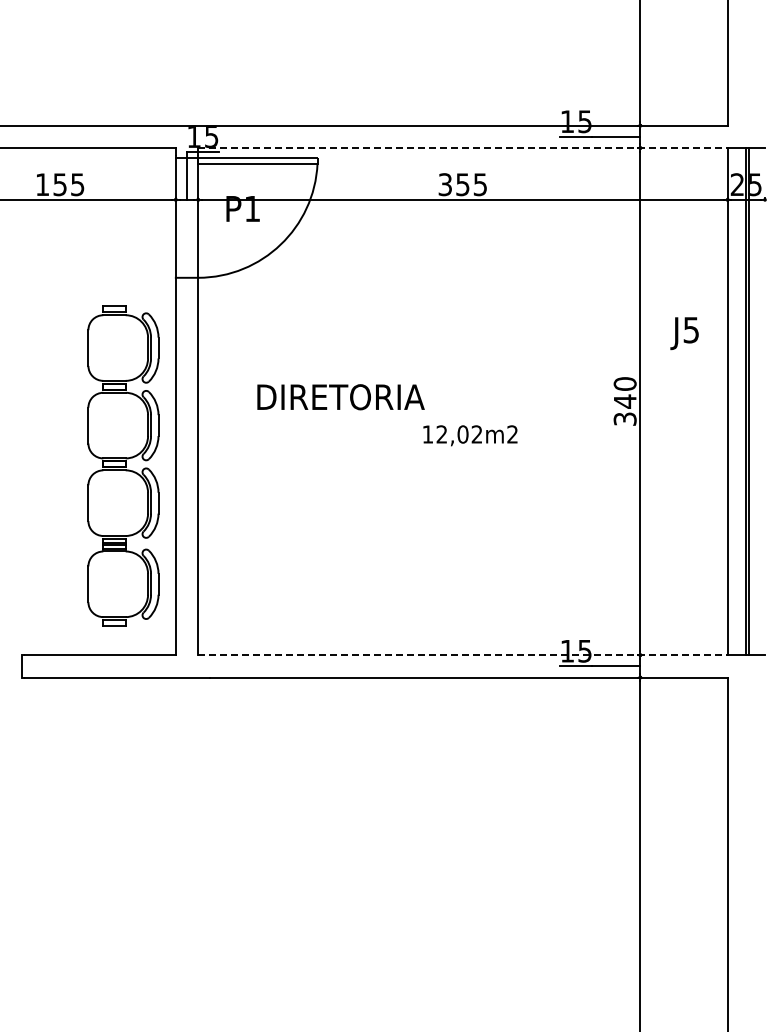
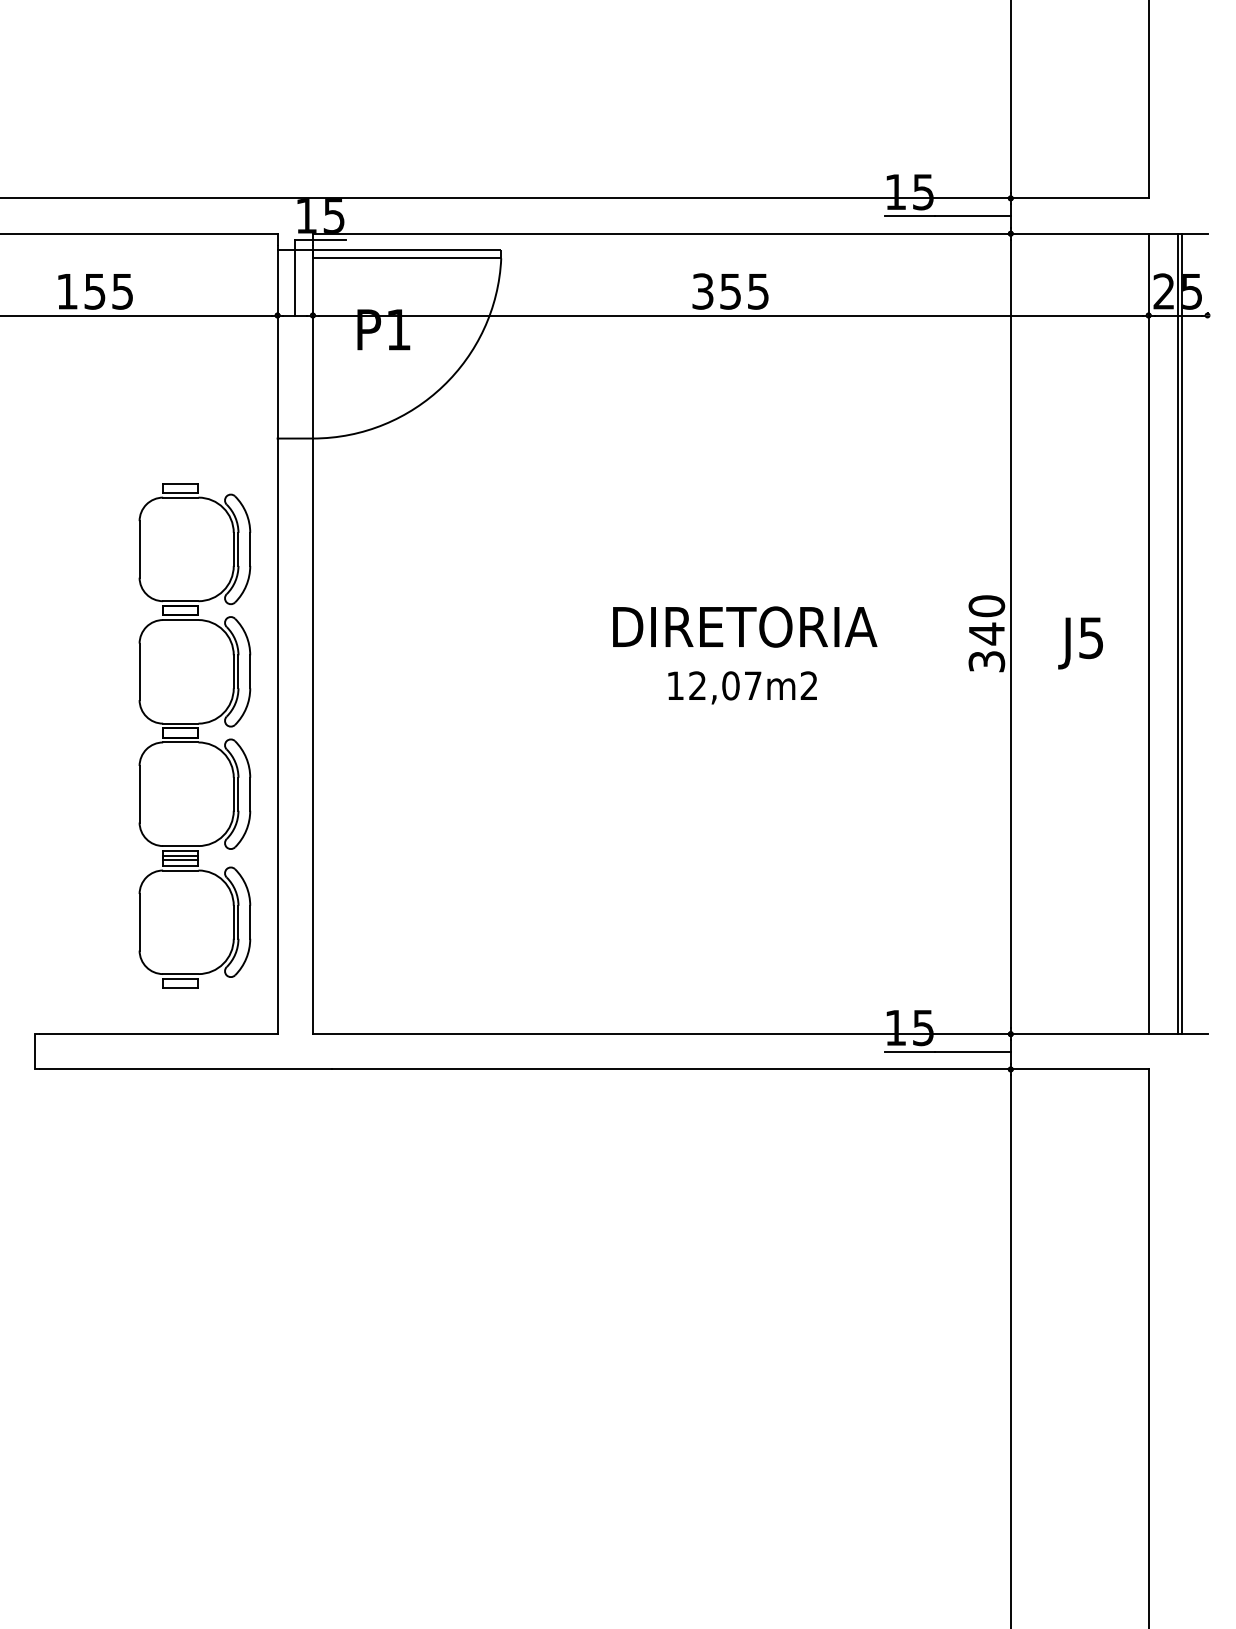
line: (462, 148) -> (730, 234), dashed -> solid
text: (684, 333) -> (1080, 643), moved
text: (340, 397) -> (744, 627), moved
text: (476, 434) -> (752, 685), 12,02m2 -> 12,07m2
line: (462, 655) -> (730, 1034), dashed -> solid

